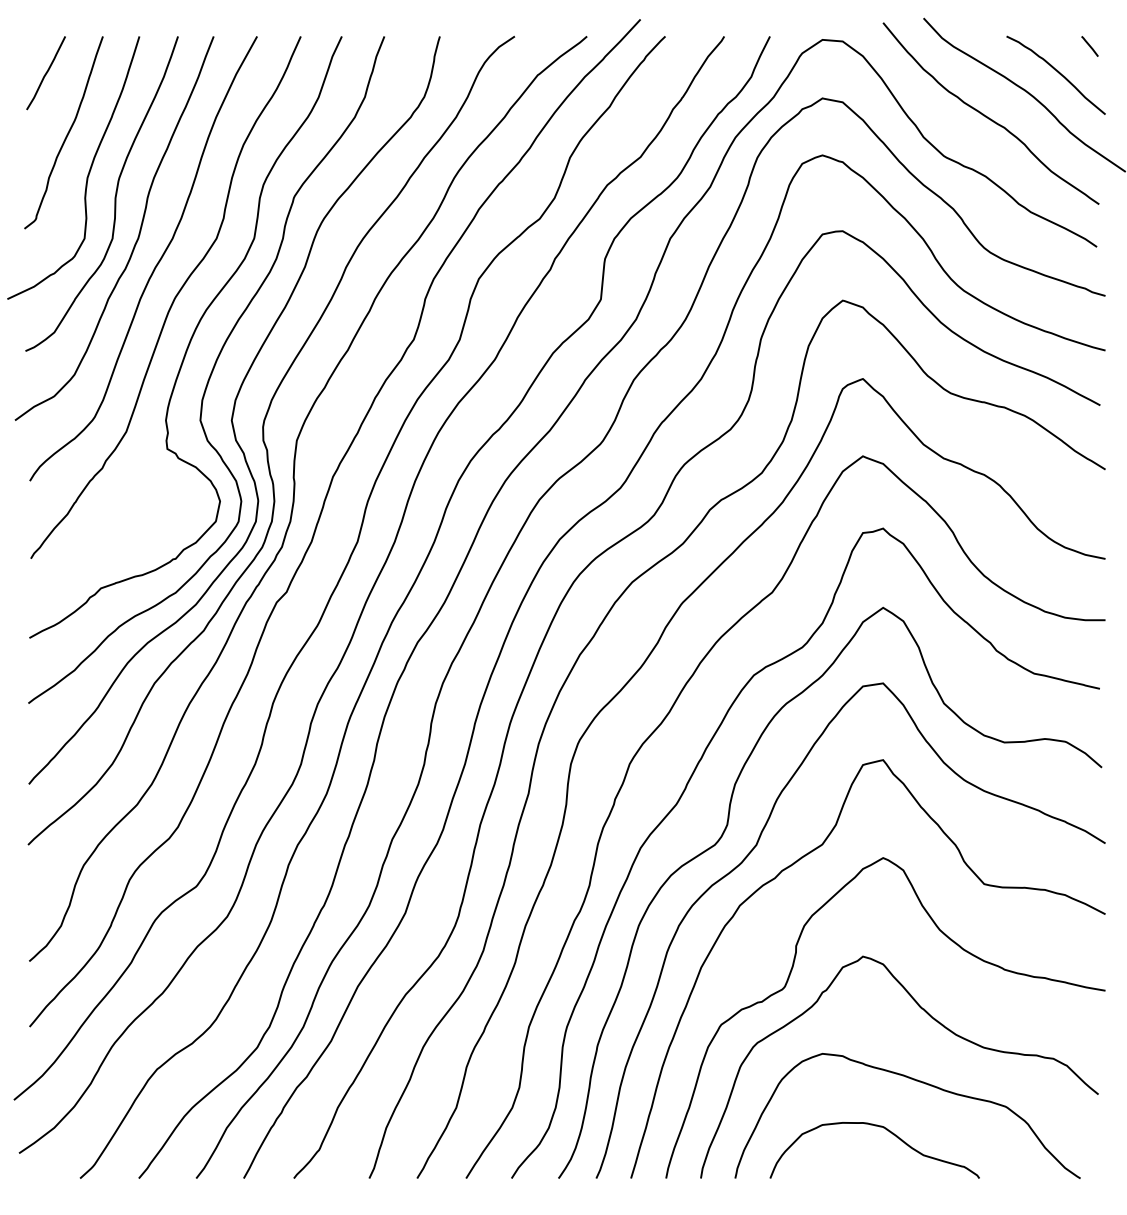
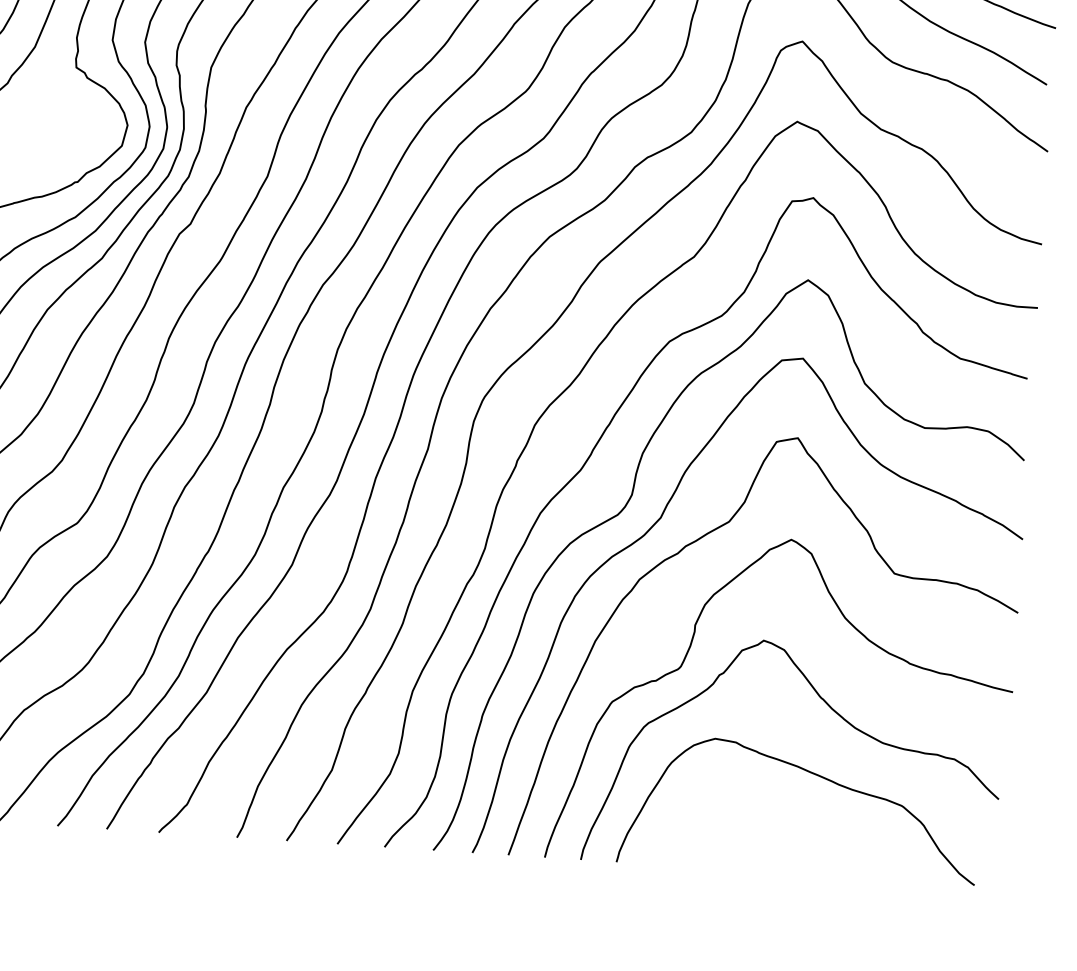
curve: (886, 1130) -> (776, 822), removed

